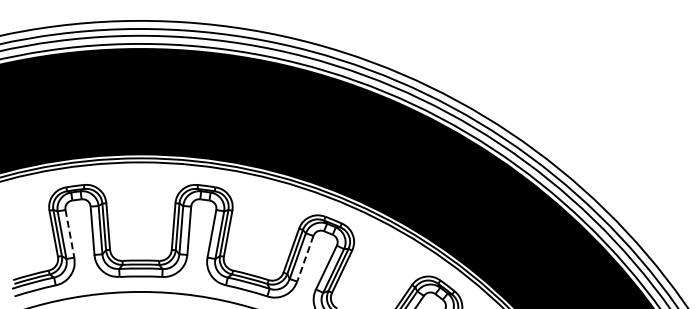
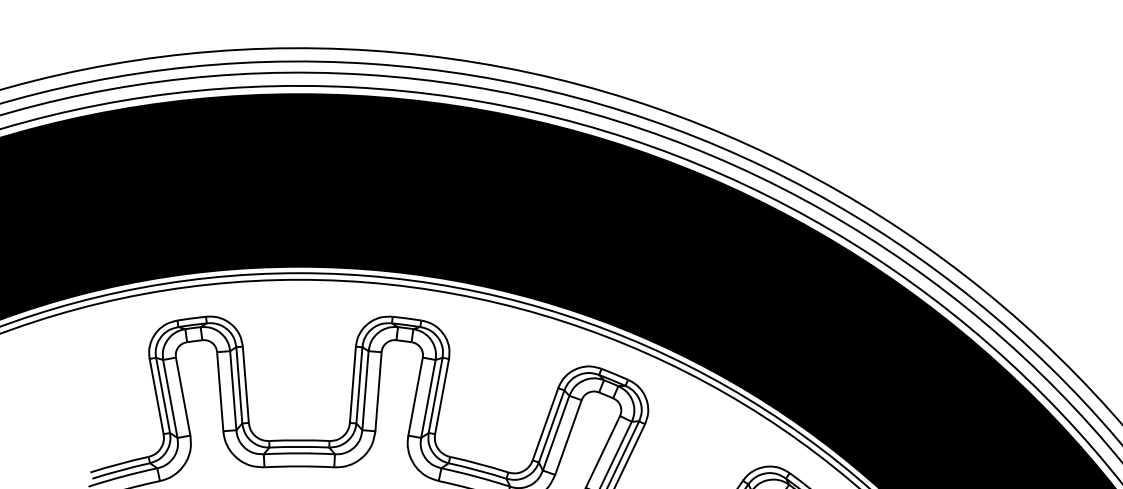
line: (70, 234) -> (184, 397), dashed -> solid
line: (305, 259) -> (568, 438), dashed -> solid

